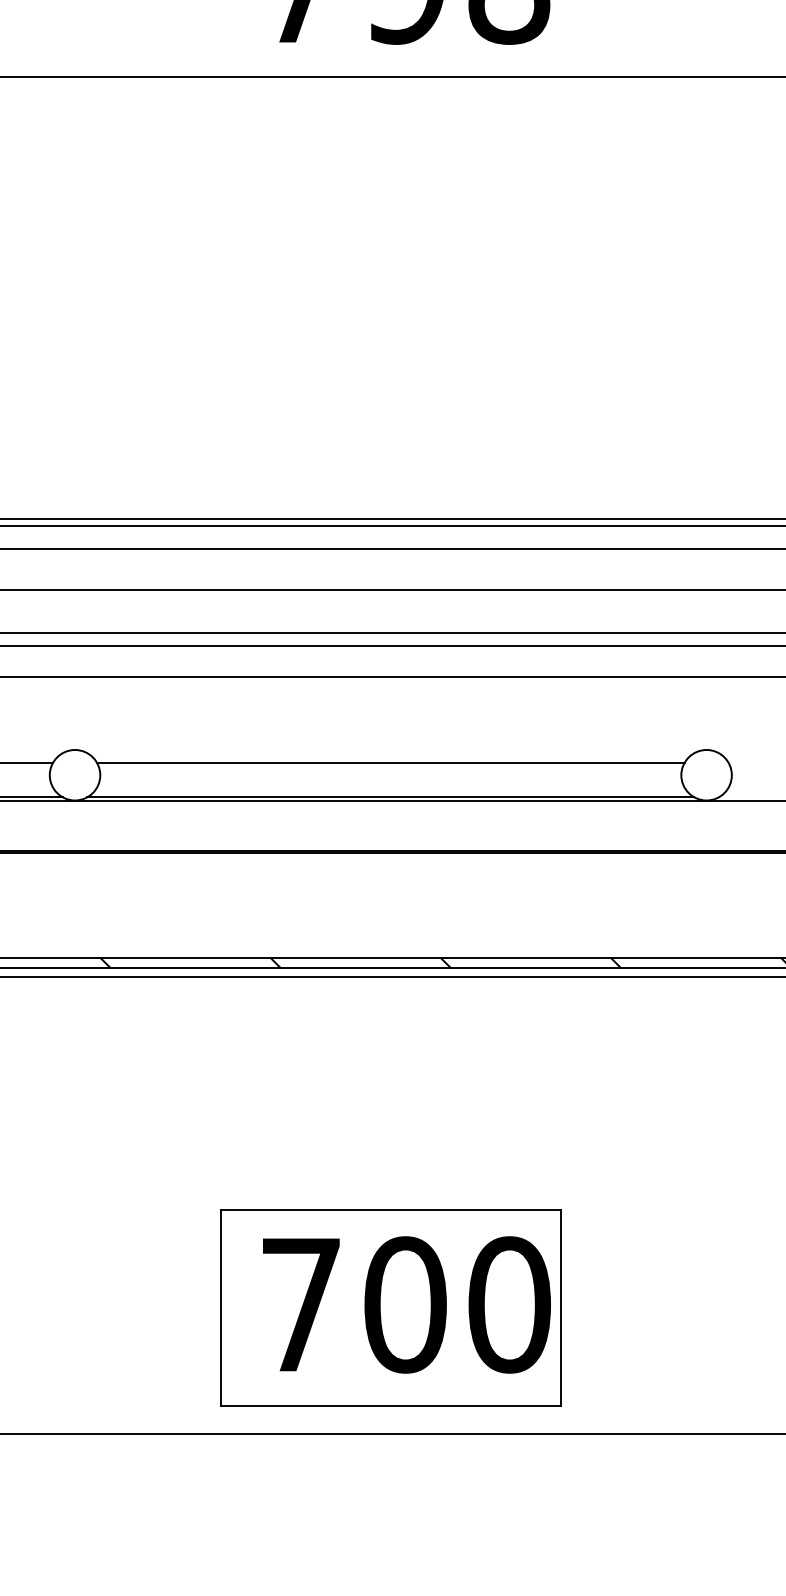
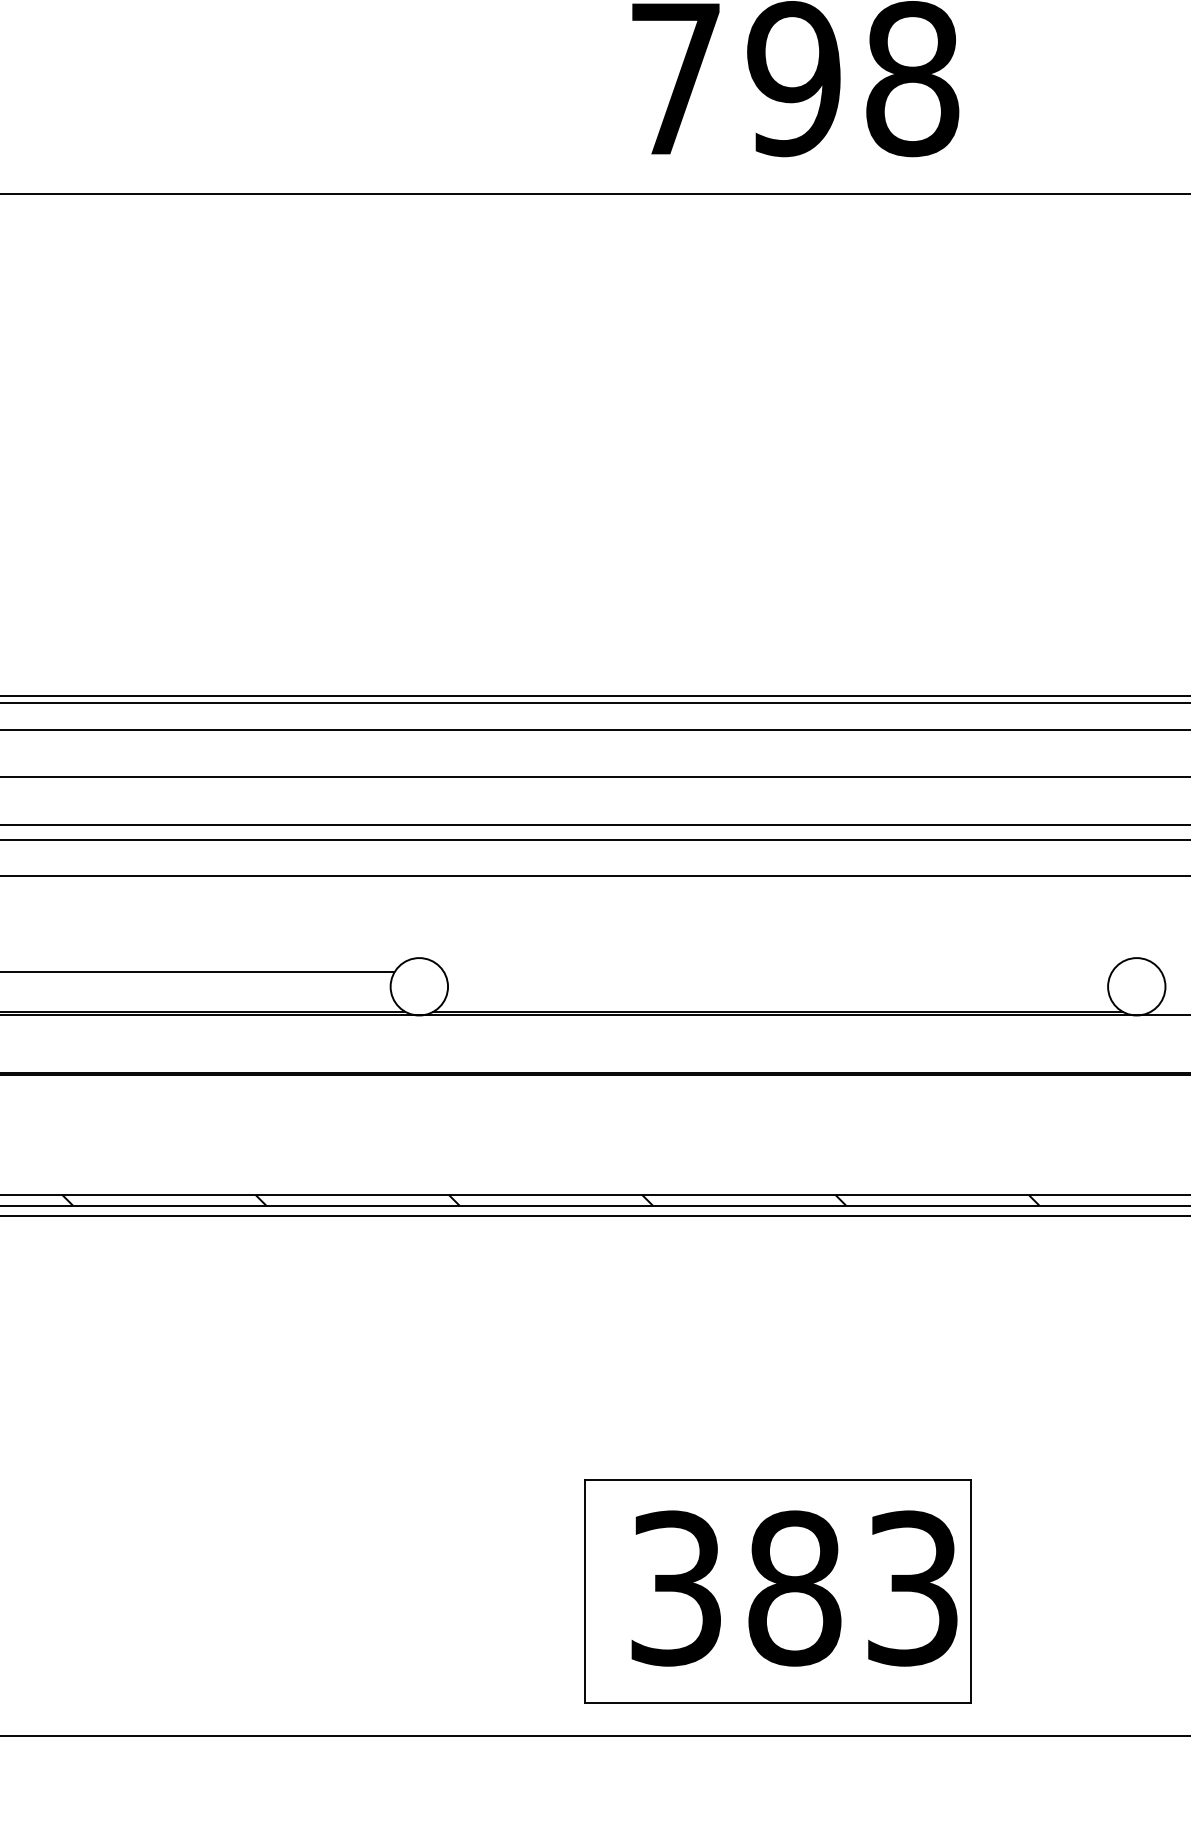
line: (390, 762) -> (777, 972), removed
text: (406, 1304) -> (795, 1588), 700 -> 383

